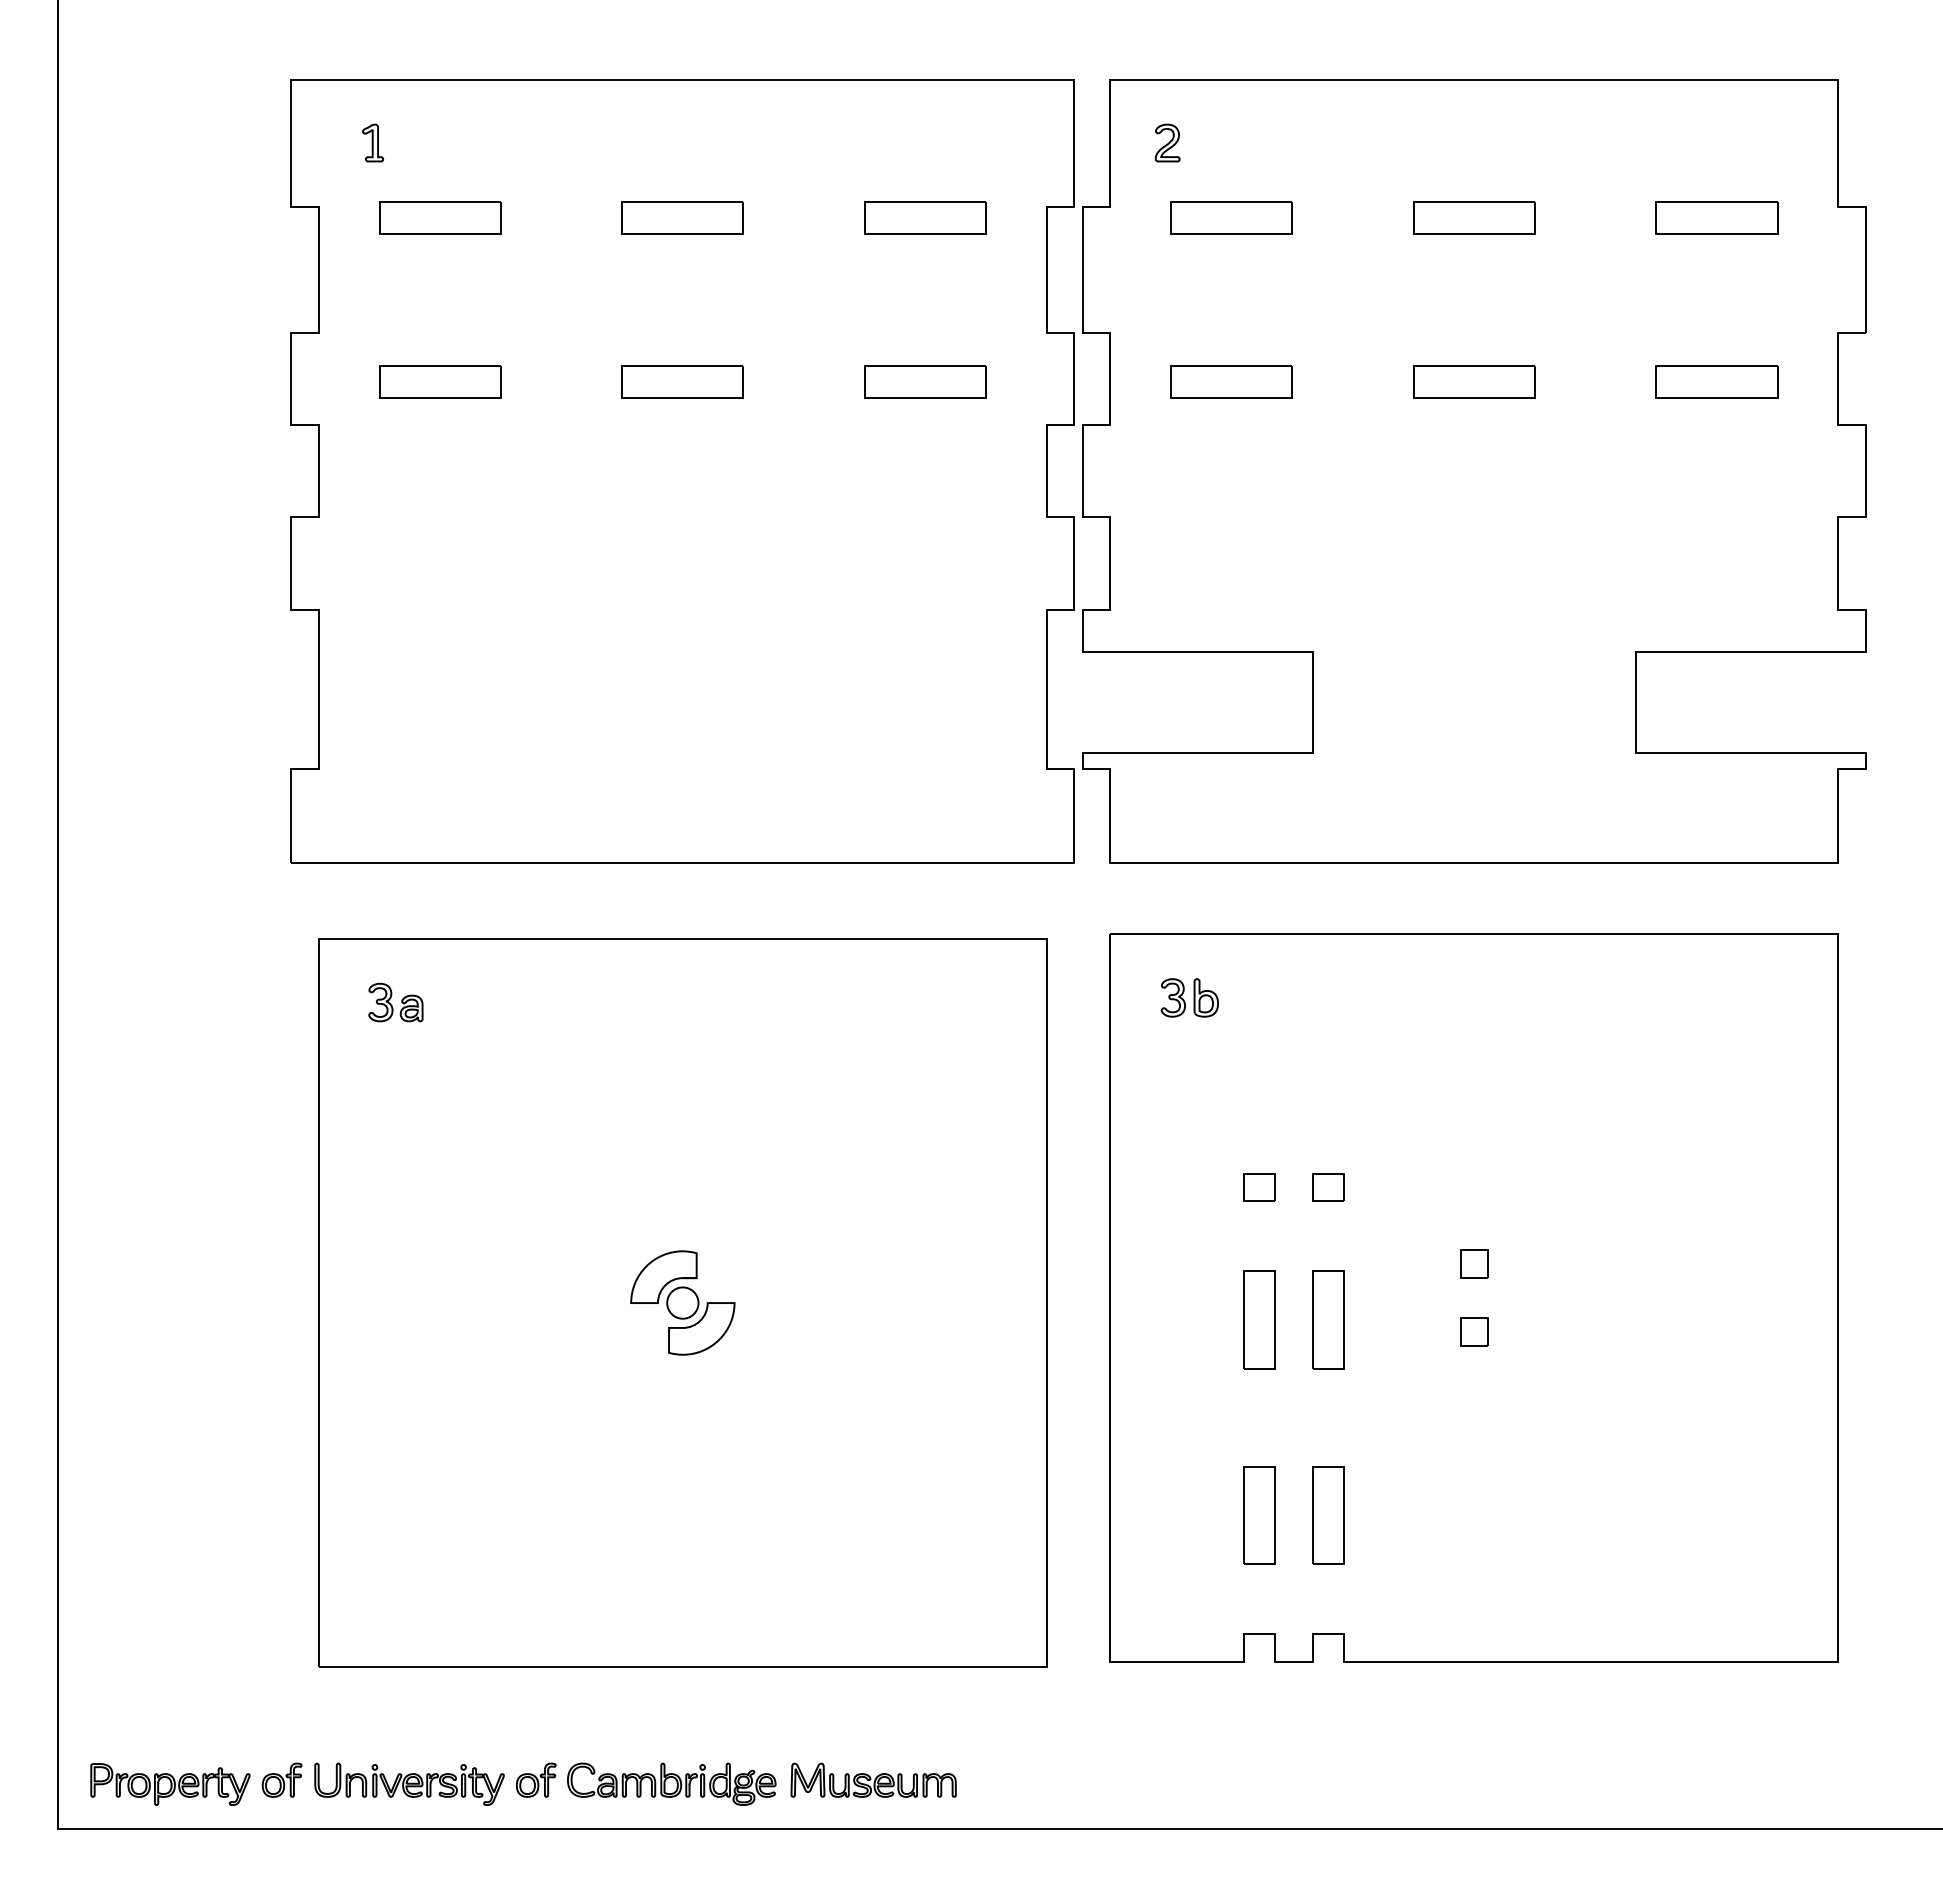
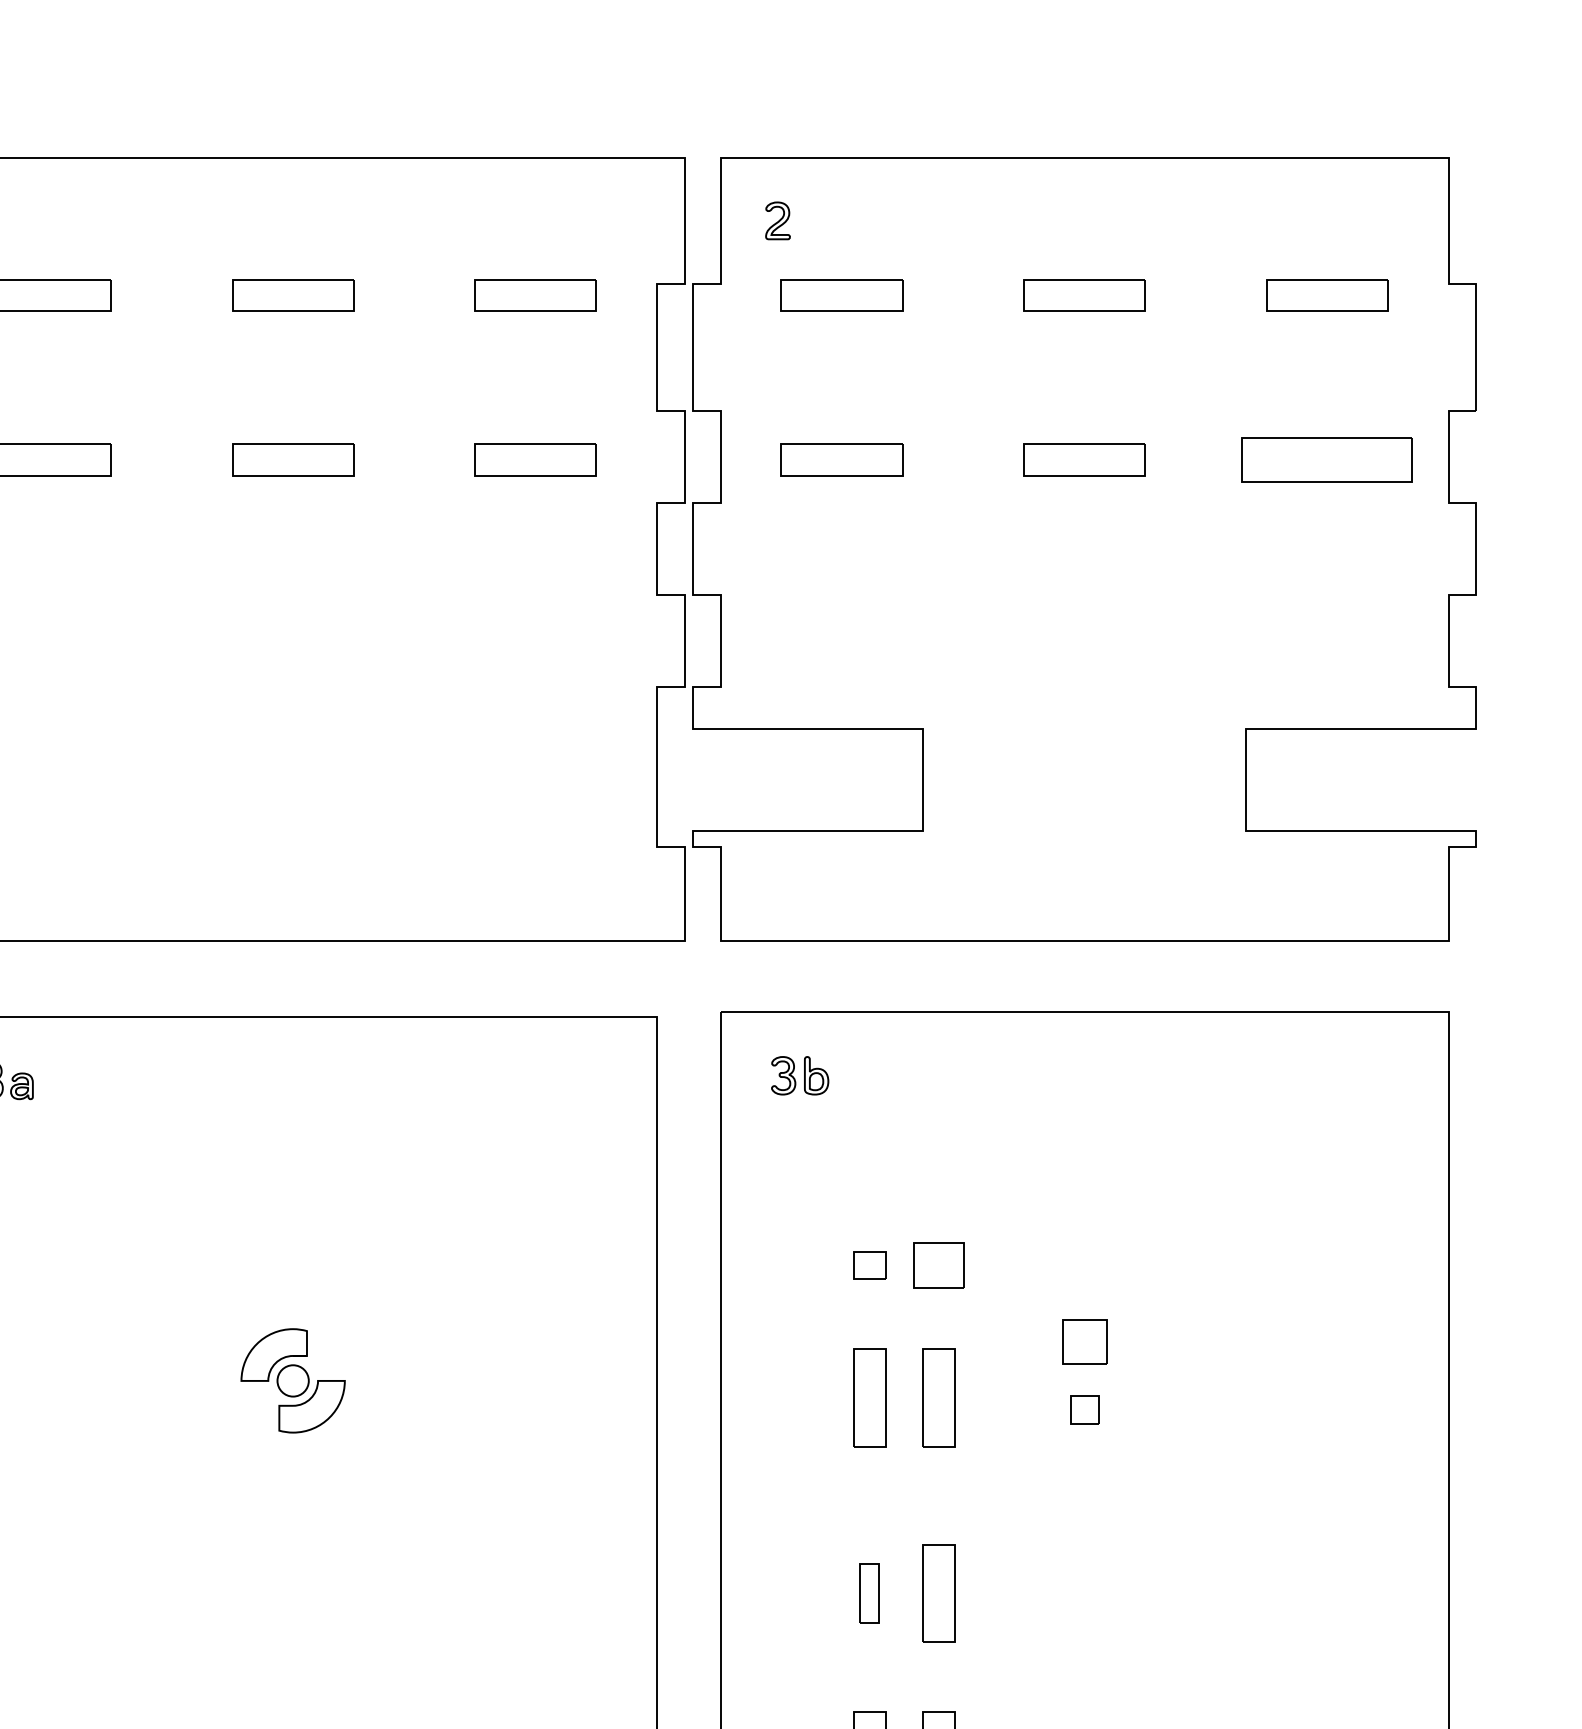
part: (1716, 381) -> (1326, 459), size x1.4
part: (1328, 1187) -> (938, 1265), size x1.6
part: (1474, 1263) -> (1084, 1341), size x1.6
part: (1259, 1515) -> (869, 1593), size x0.6

